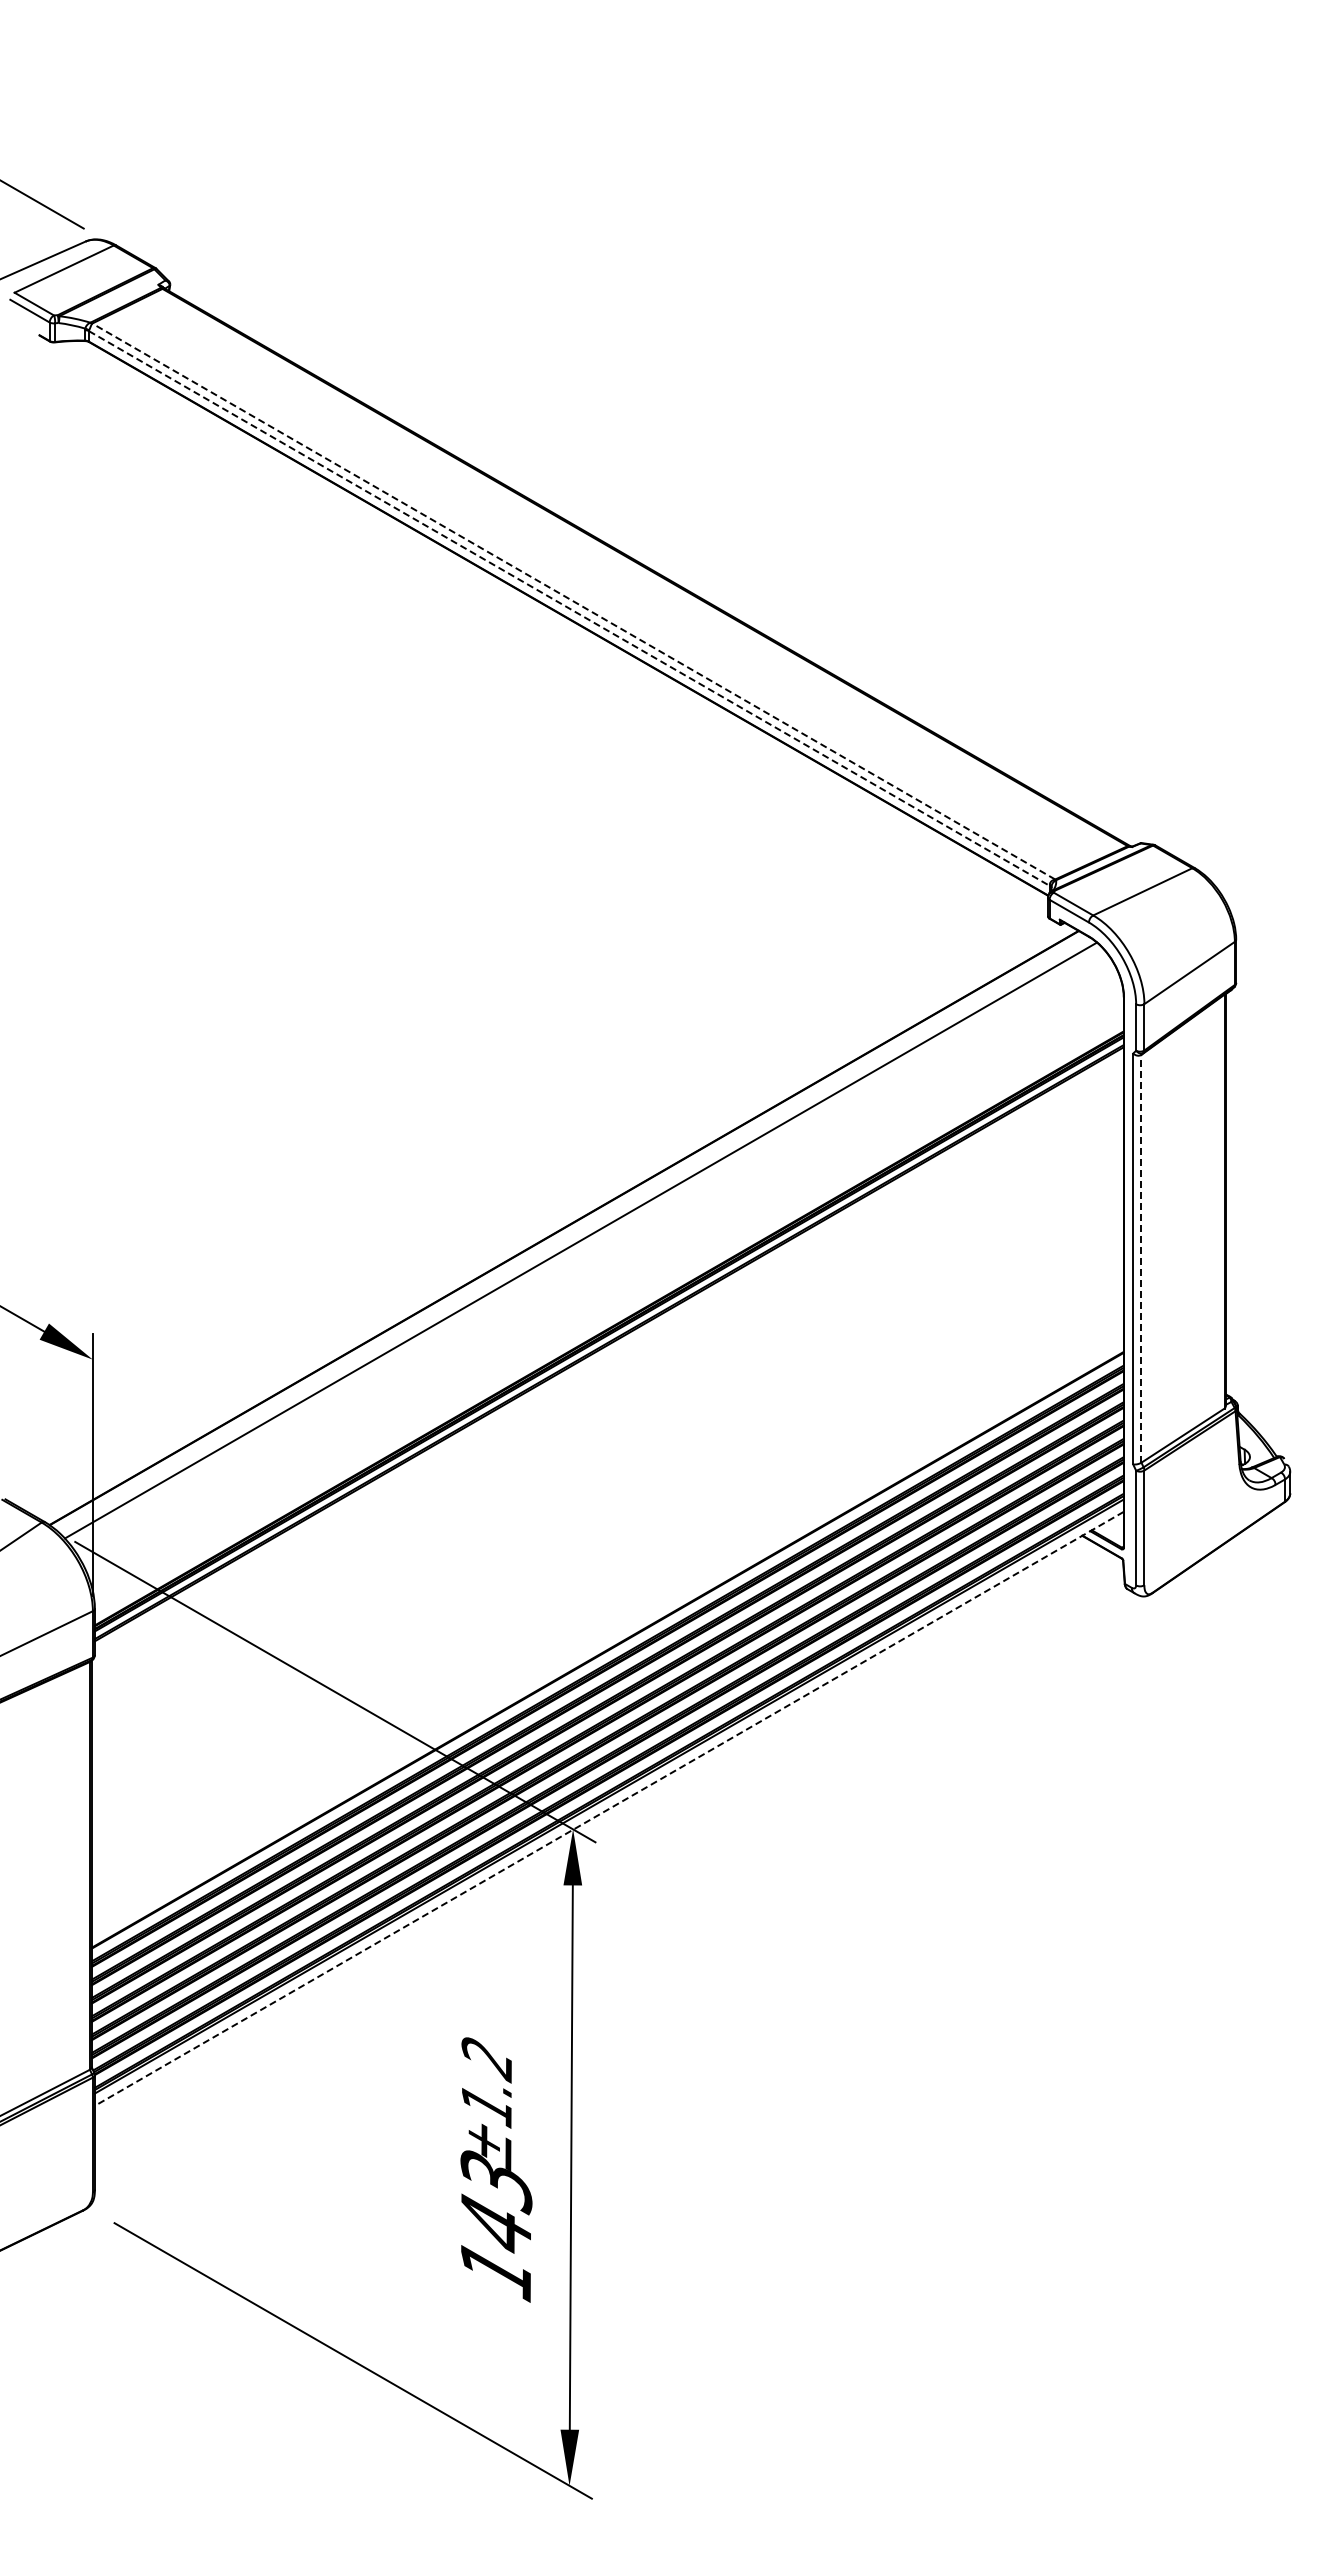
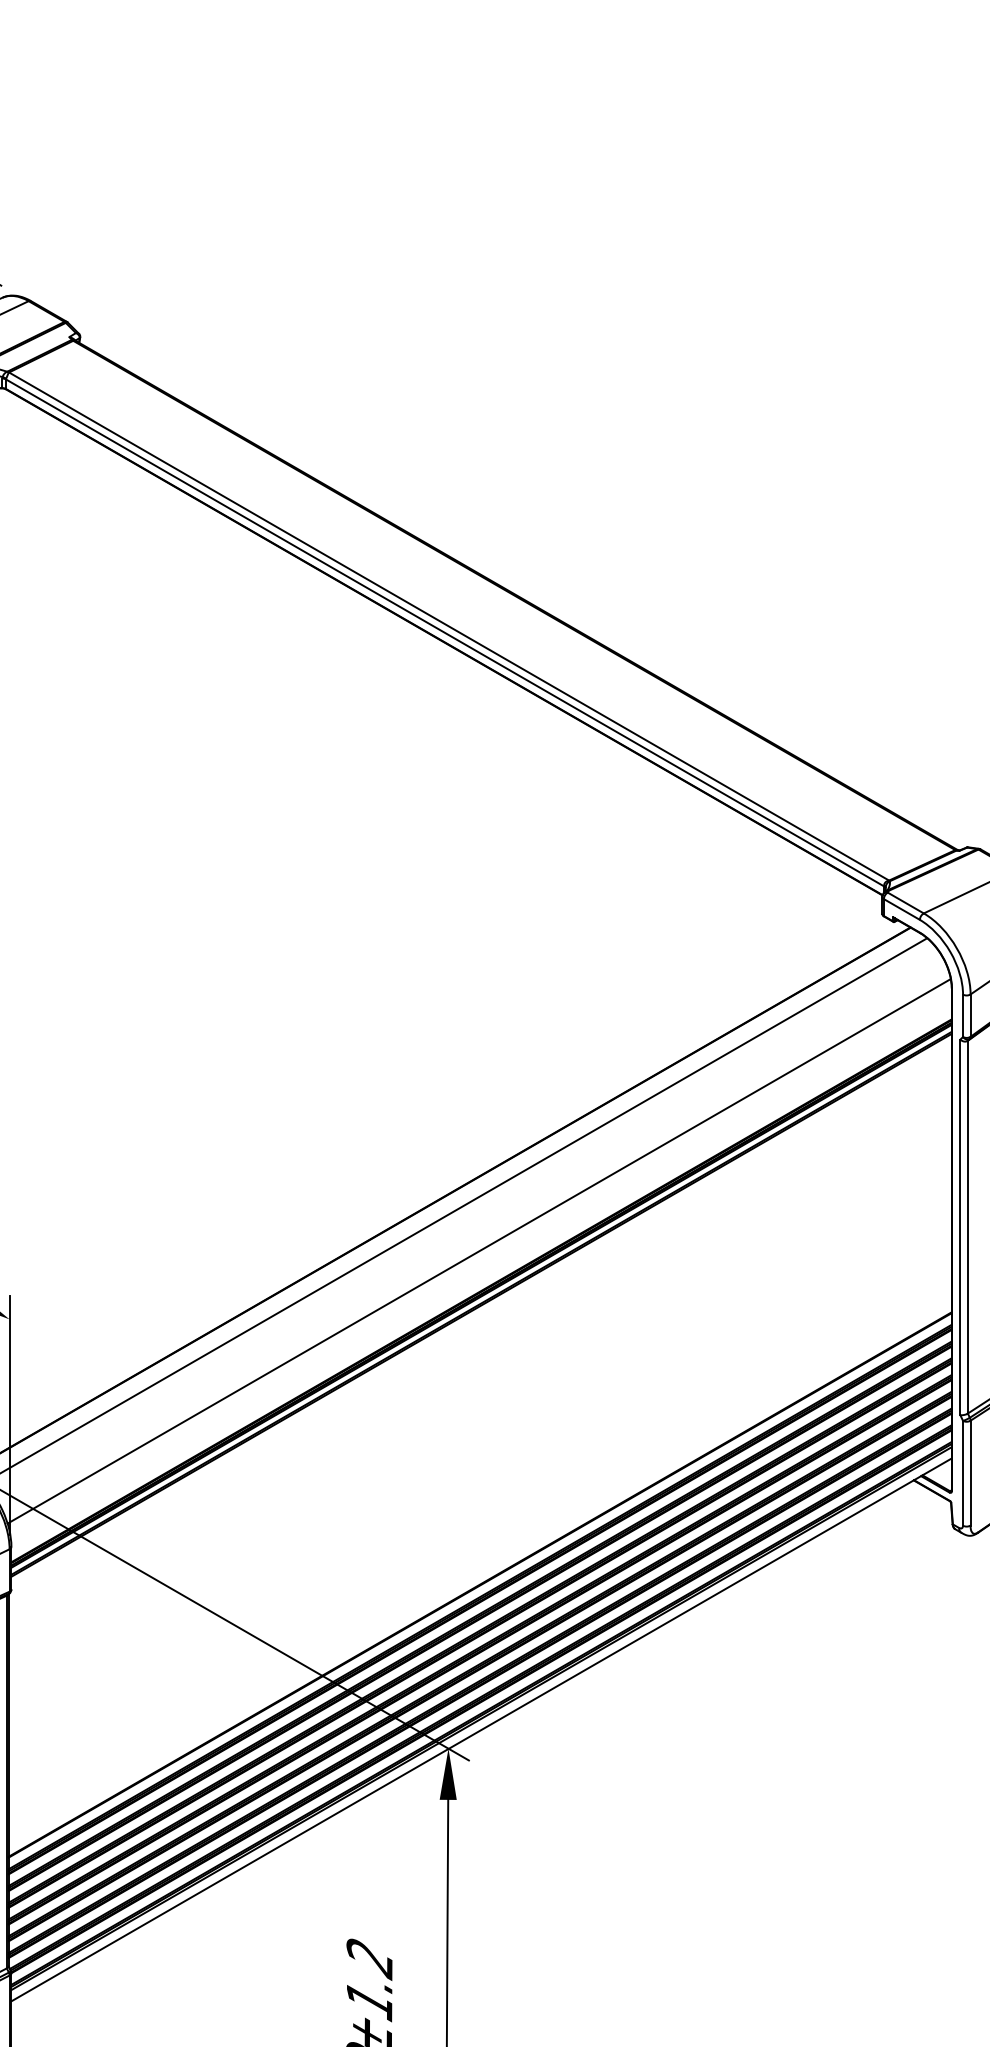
line: (573, 601) -> (448, 626), dashed -> solid
line: (569, 608) -> (445, 632), dashed -> solid
line: (1141, 1258) -> (967, 1226), dashed -> solid
line: (606, 1285) -> (478, 1251), added
line: (609, 1808) -> (481, 1729), dashed -> solid

